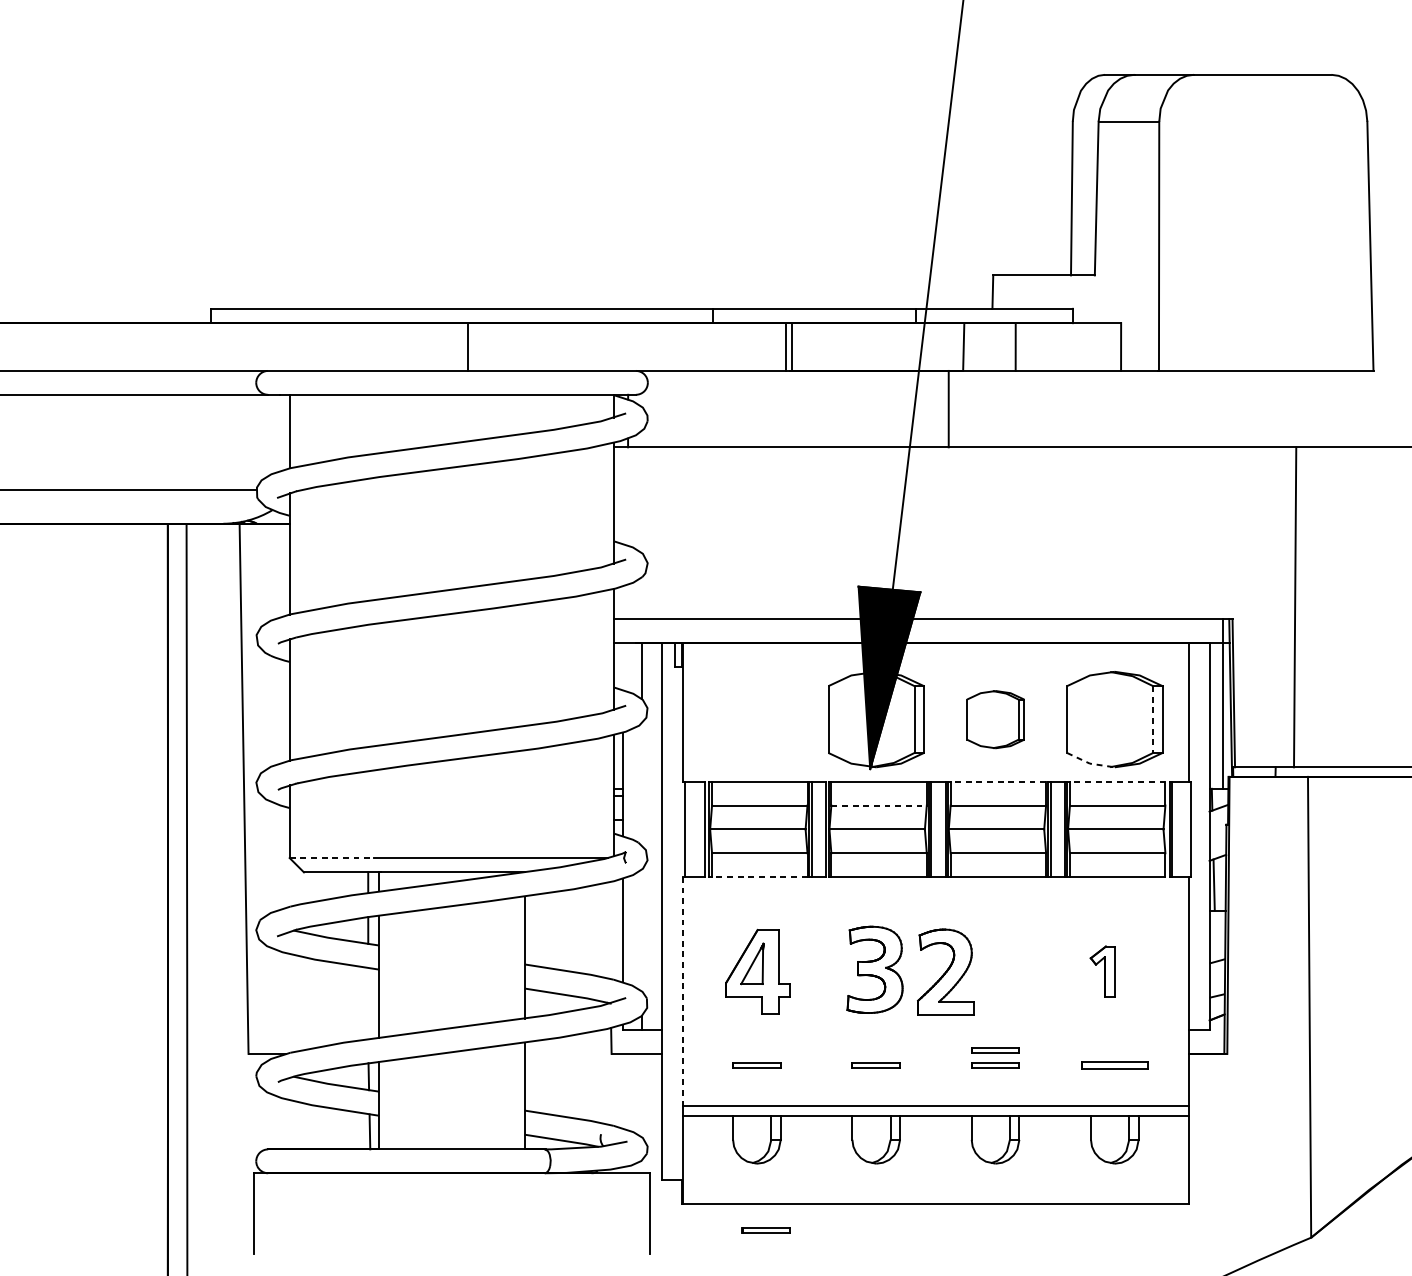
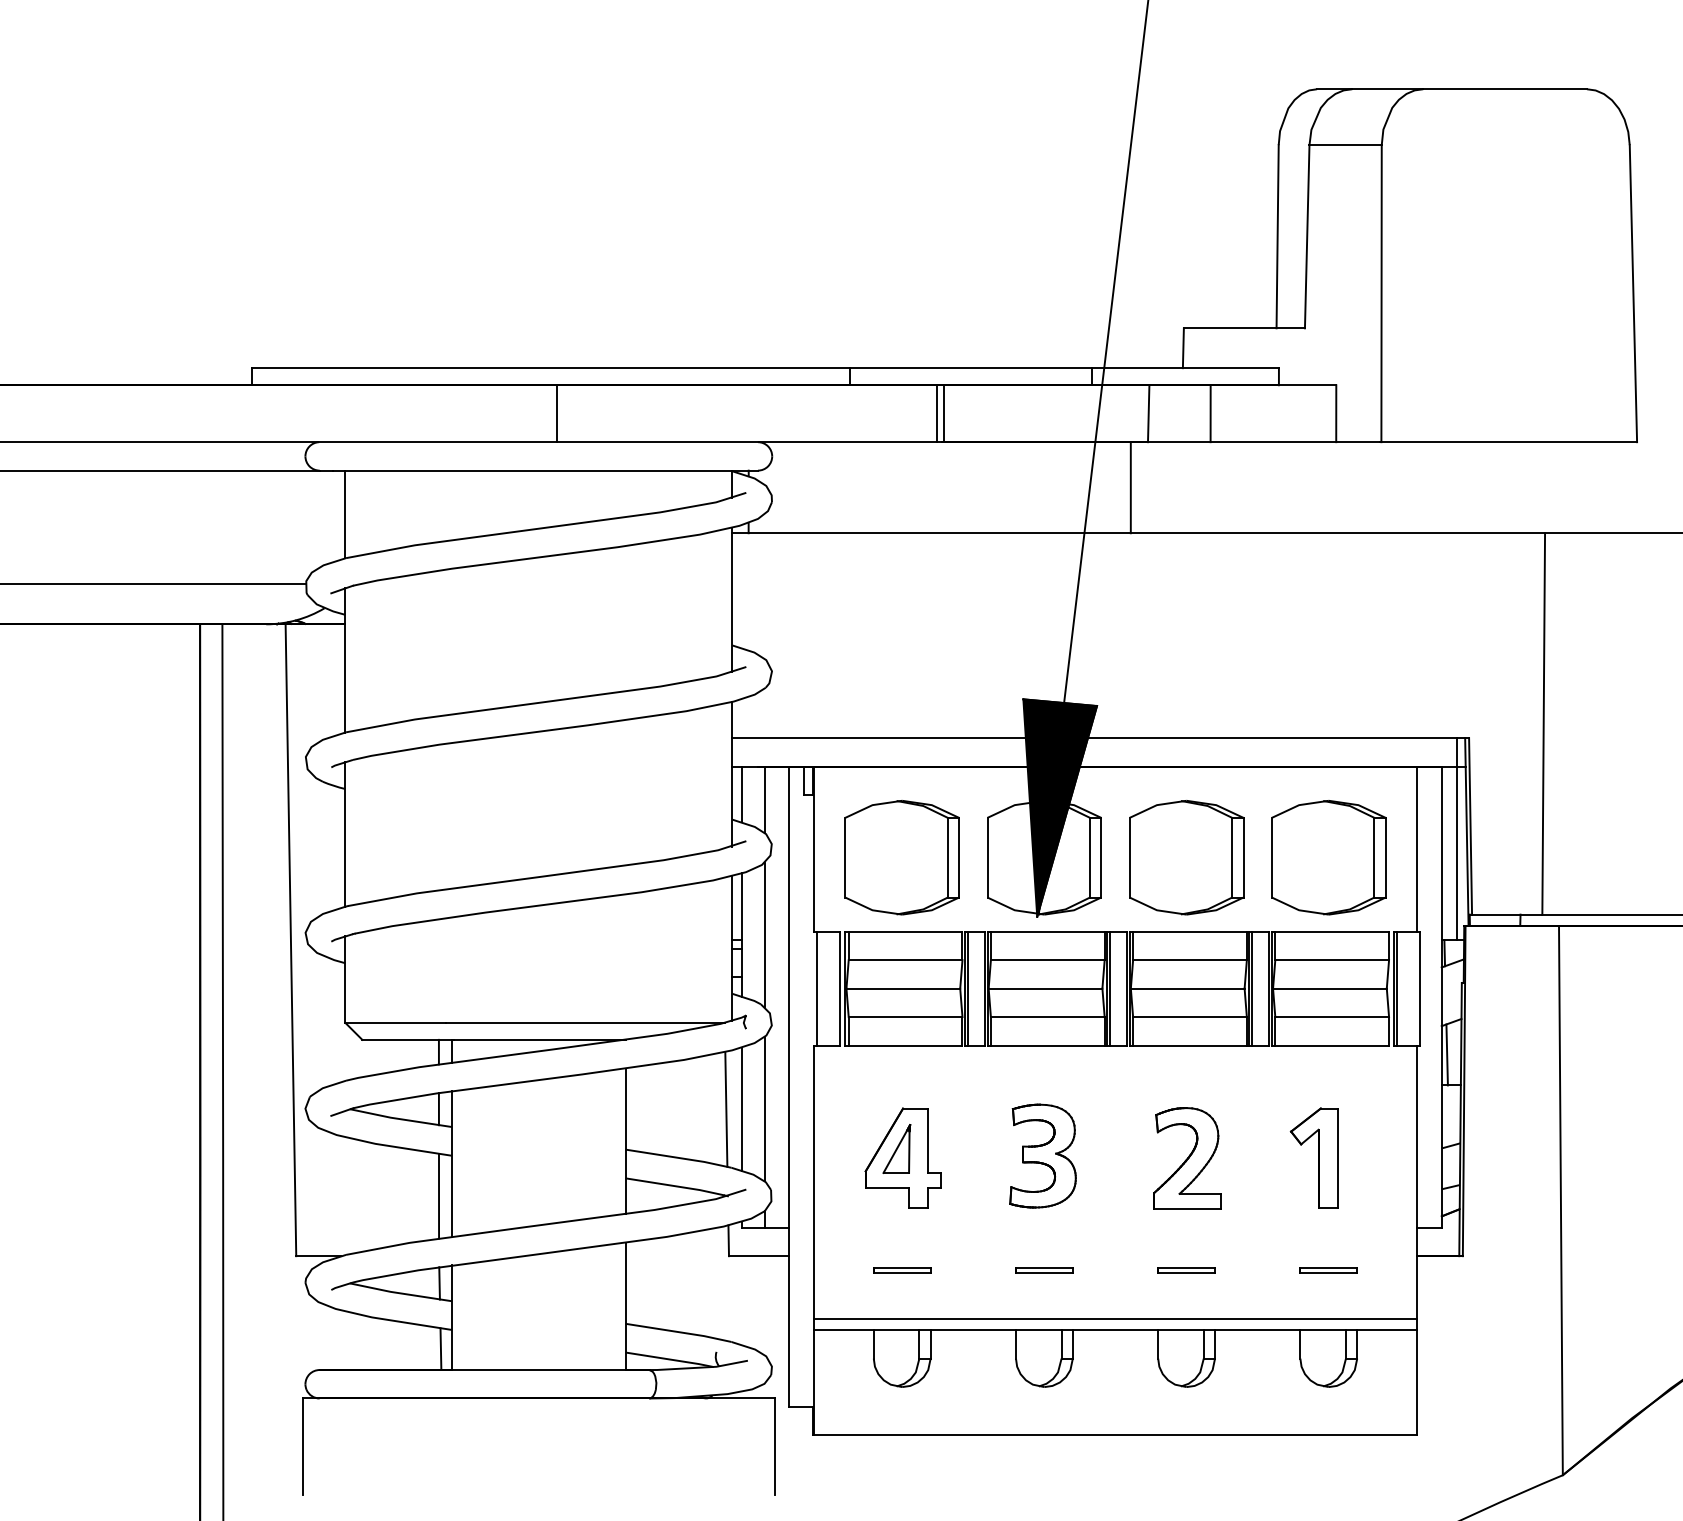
line: (622, 666) -> (742, 794), added
part: (756, 719) -> (901, 857), added
part: (995, 719) -> (1186, 857), size x1.67
line: (1153, 719) -> (1374, 857), dashed -> solid
line: (1090, 763) -> (1299, 910), dashed -> solid
line: (997, 781) -> (1189, 931), dashed -> solid
line: (1117, 781) -> (1332, 931), dashed -> solid
line: (641, 783) -> (764, 934), added
line: (878, 805) -> (1047, 960), dashed -> solid
line: (332, 857) -> (396, 1022), dashed -> solid
line: (759, 877) -> (905, 1045), dashed -> solid
line: (641, 929) -> (764, 1108), added
line: (609, 930) -> (726, 1109), added
part: (945, 971) -> (1187, 1158), moved
part: (1102, 971) -> (1313, 1157), size x1.67
line: (683, 992) -> (814, 1182), dashed -> solid
line: (367, 1002) -> (438, 1195), added
part: (995, 1050) -> (1186, 1252), removed
part: (1114, 1065) -> (1328, 1270), size x0.71
part: (766, 1230) -> (913, 1466), removed

